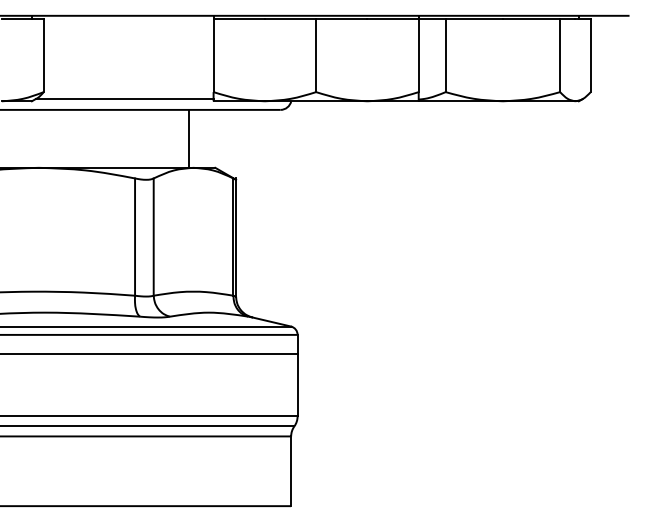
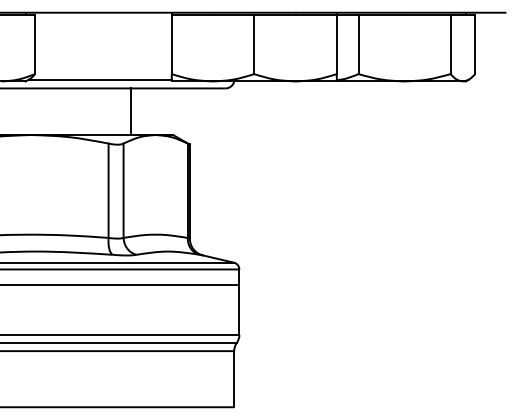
line: (189, 138) -> (131, 111), moved

